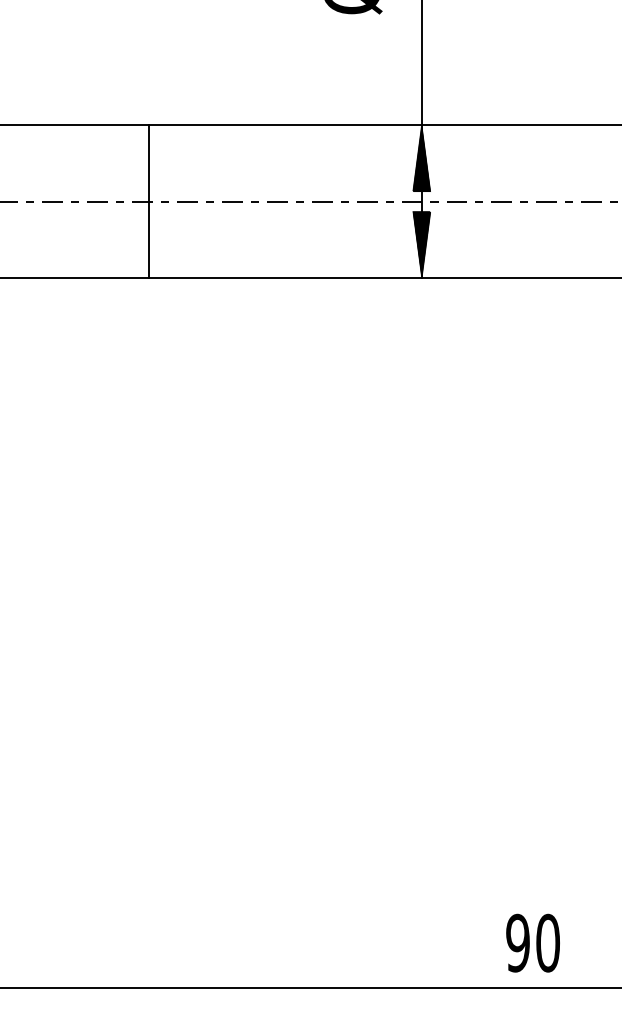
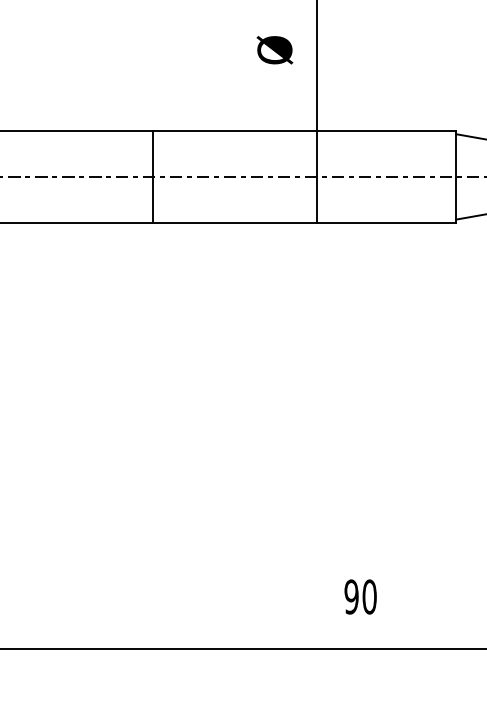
hatch: (421, 157) -> (316, 150), removed
hatch: (421, 244) -> (316, 202), removed
text: (532, 942) -> (360, 596), moved

